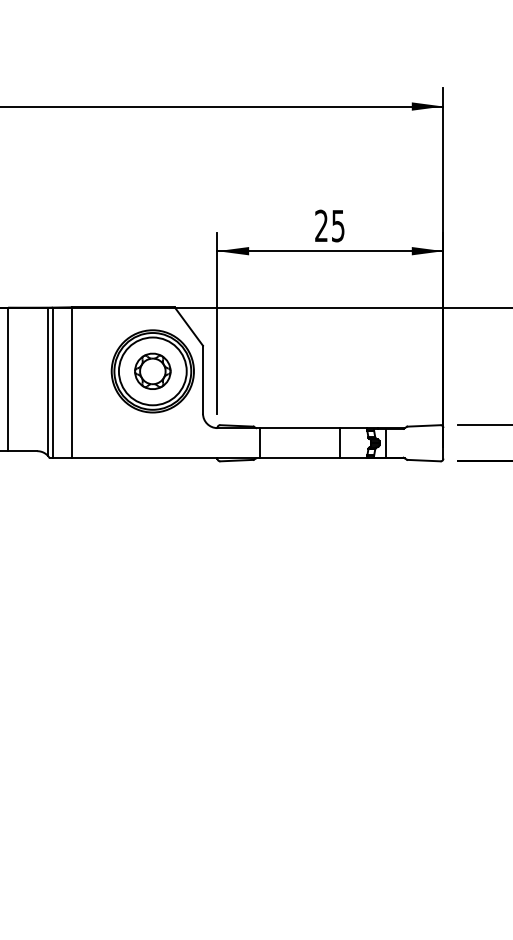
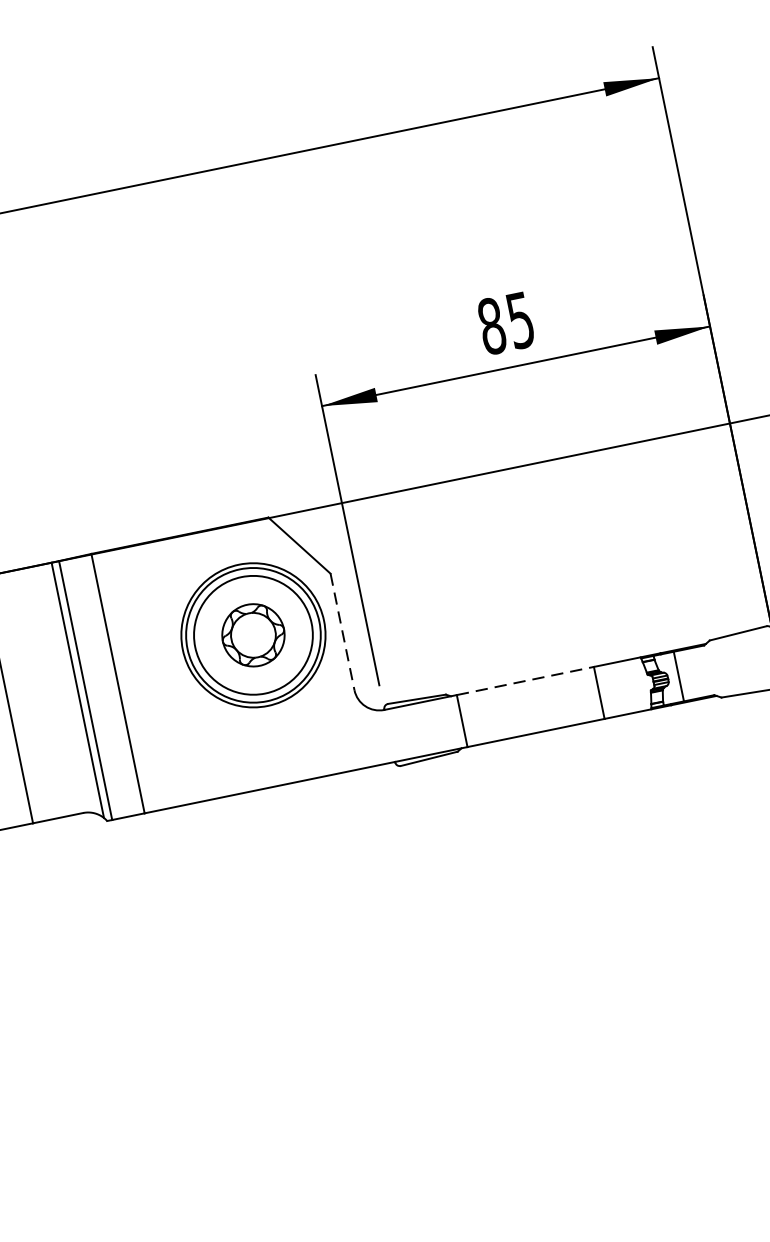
text: (321, 225) -> (491, 325), 25 -> 85
line: (203, 379) -> (343, 631), solid -> dashed
line: (299, 428) -> (525, 681), solid -> dashed

